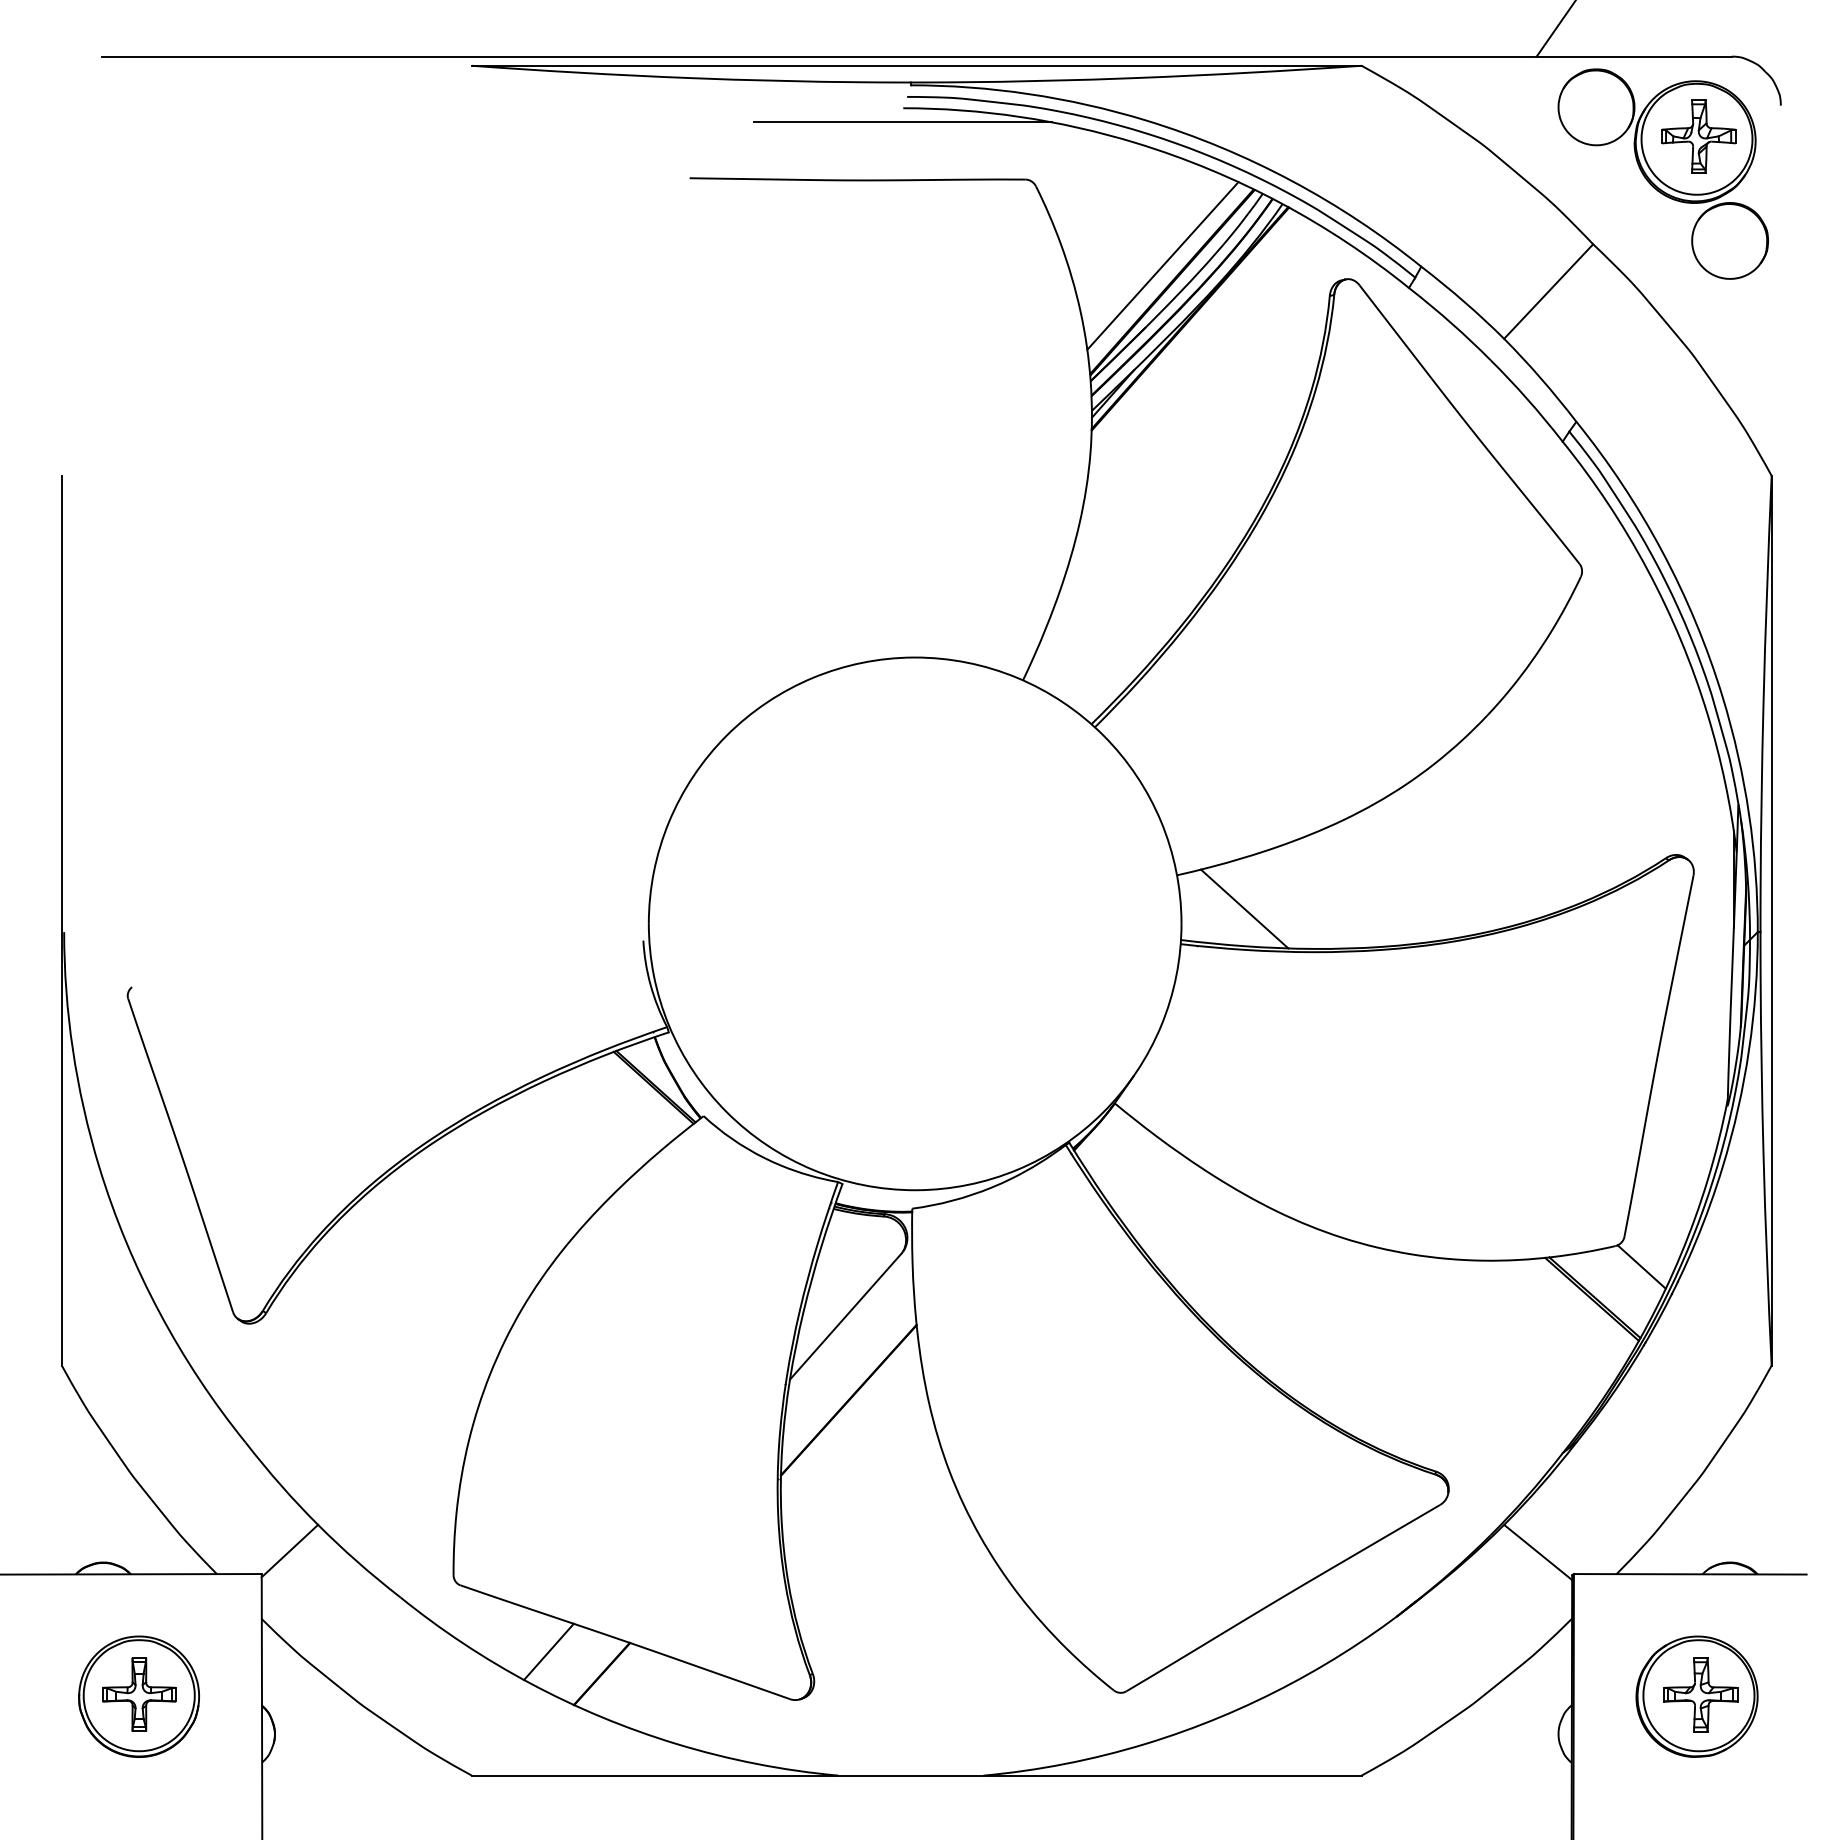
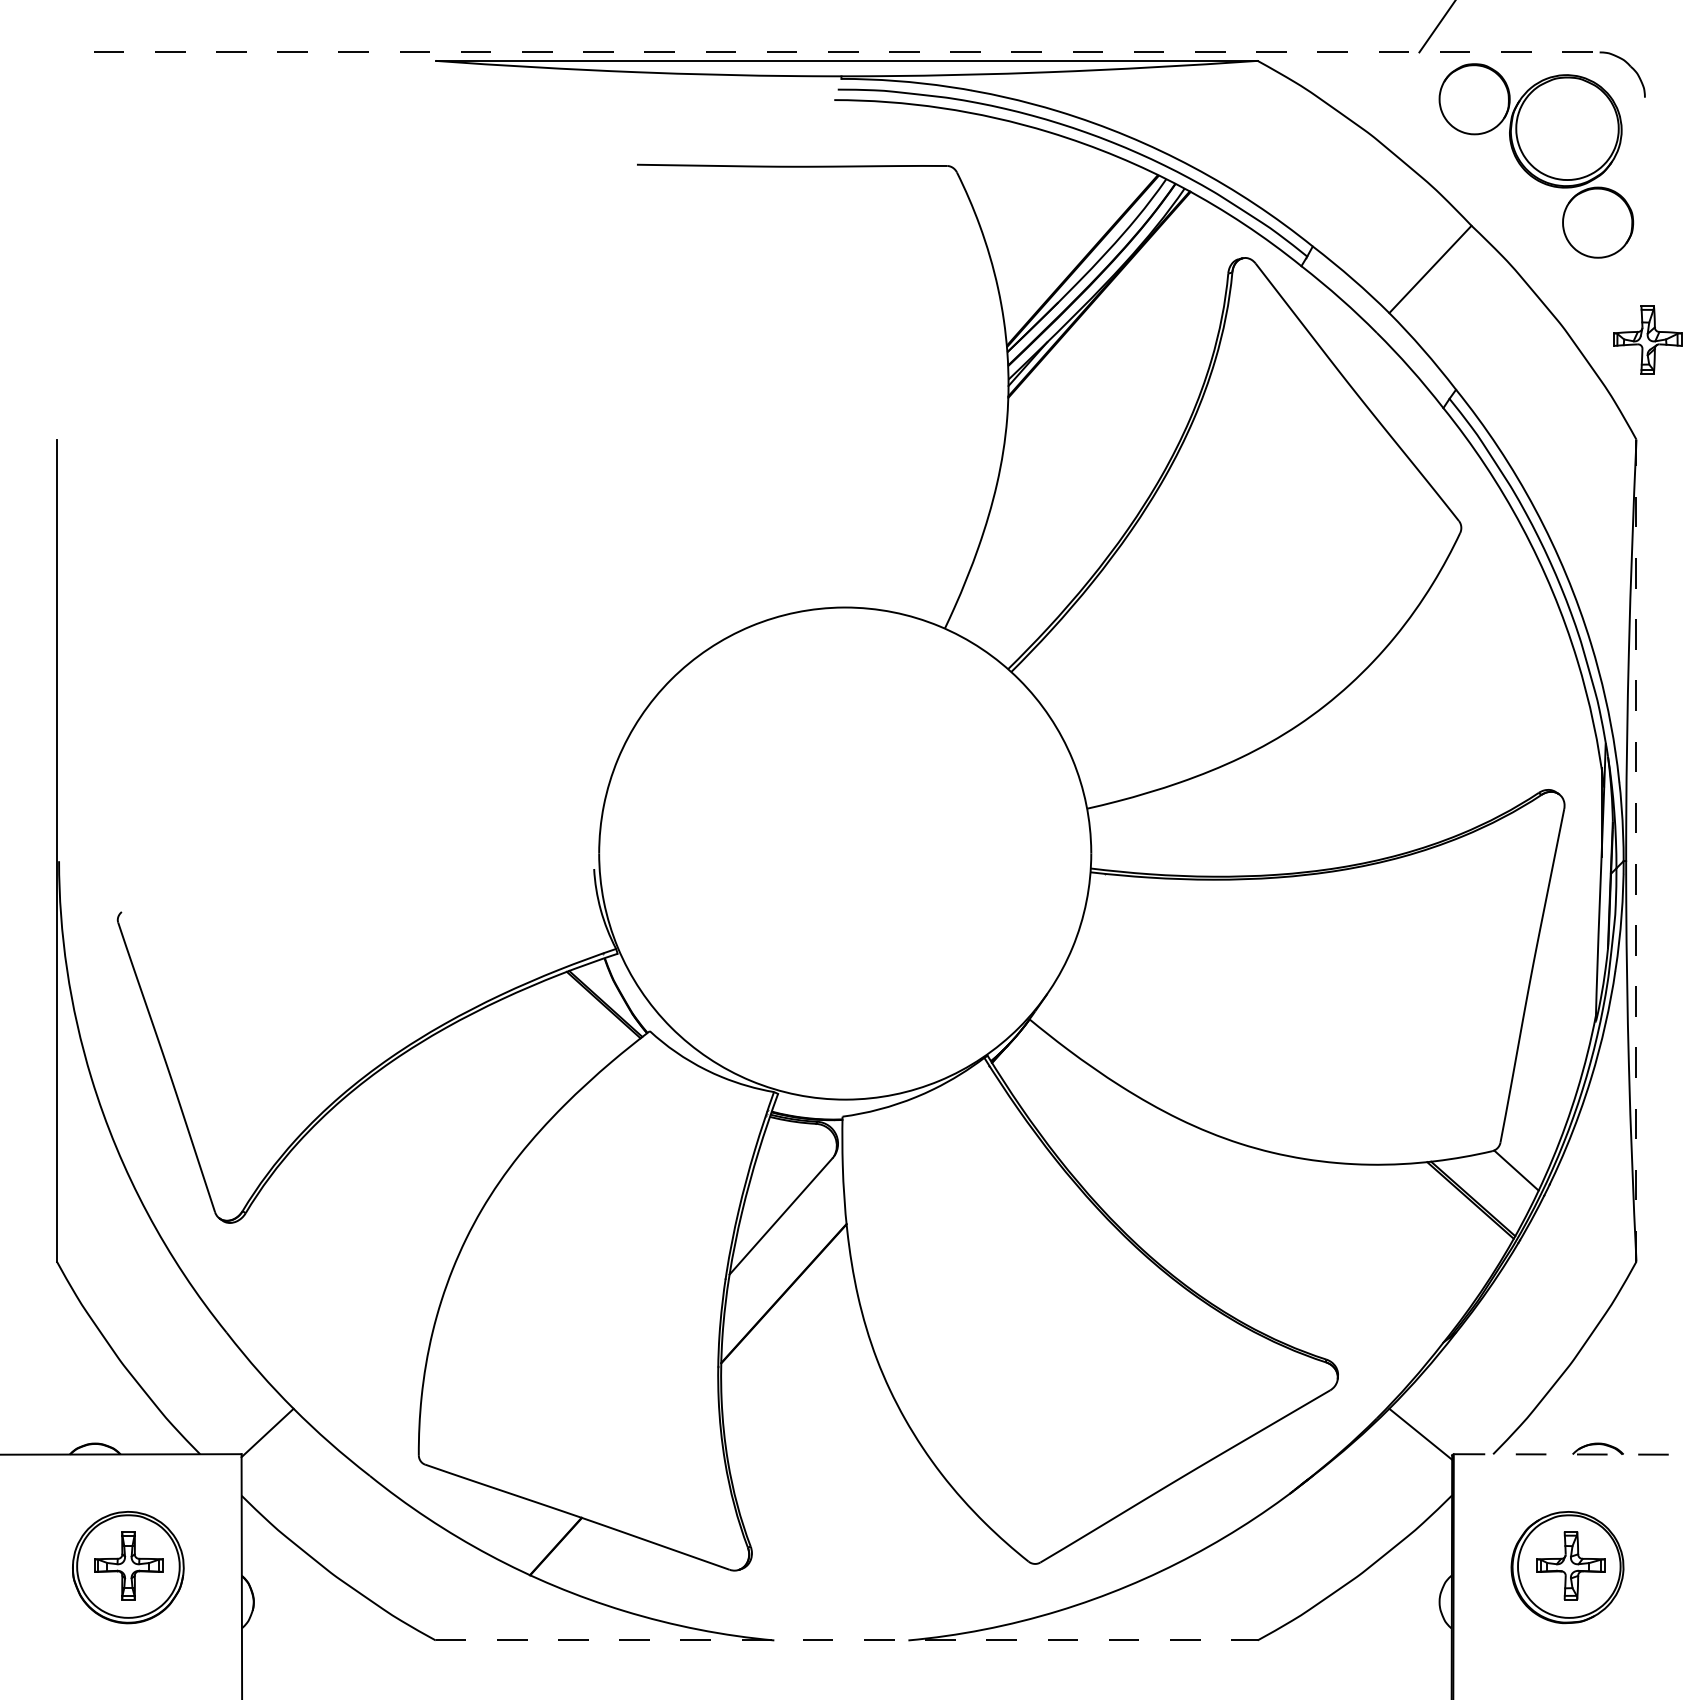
line: (917, 56) -> (847, 52), solid -> dashed
line: (903, 122) -> (834, 113), removed
part: (1698, 136) -> (1647, 339), moved
line: (1162, 265) -> (1073, 245), removed
line: (1244, 908) -> (1149, 839), removed
line: (1771, 920) -> (1636, 850), solid -> dashed
line: (1689, 1574) -> (1560, 1454), solid -> dashed
line: (548, 1651) -> (506, 1525), removed
line: (916, 1775) -> (846, 1640), solid -> dashed

